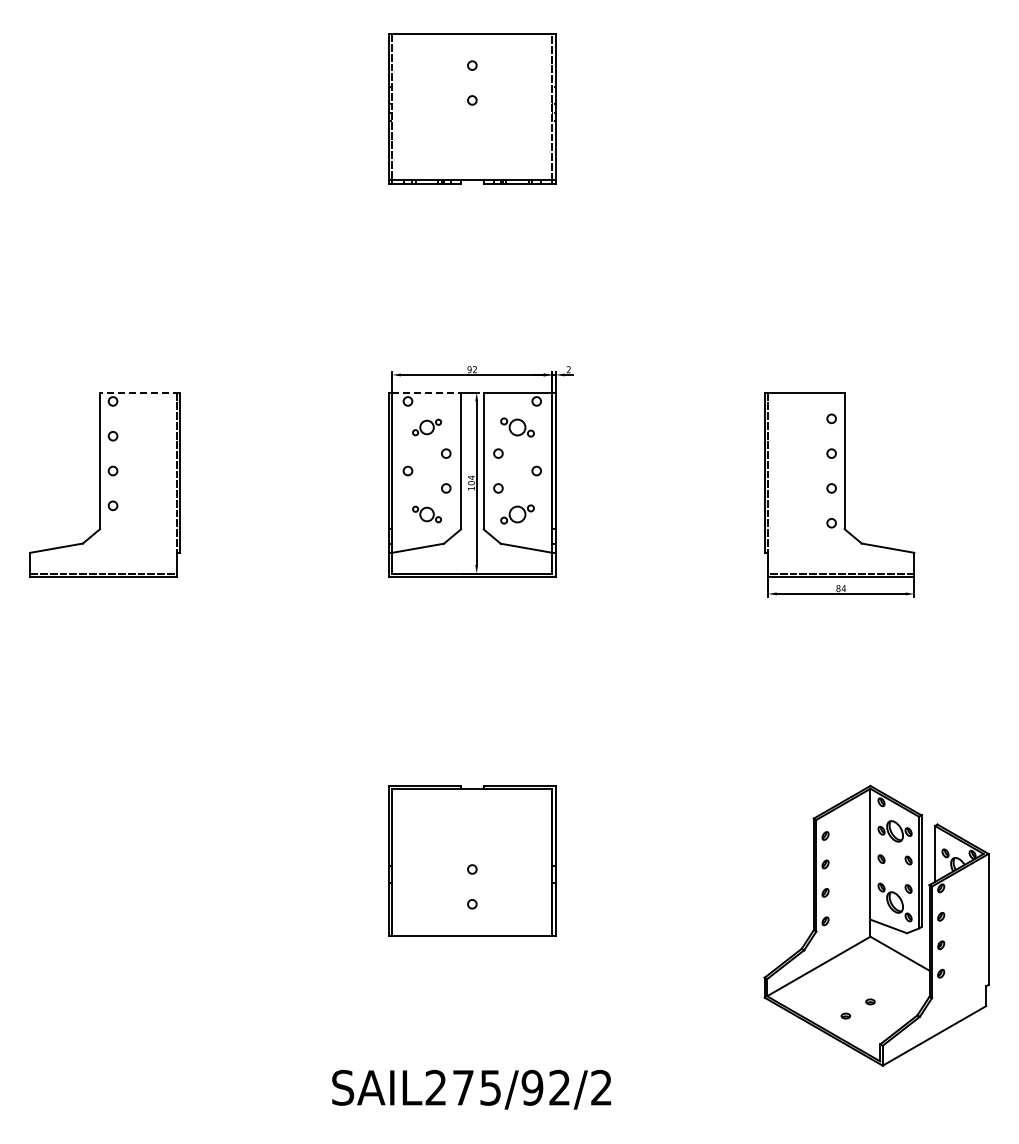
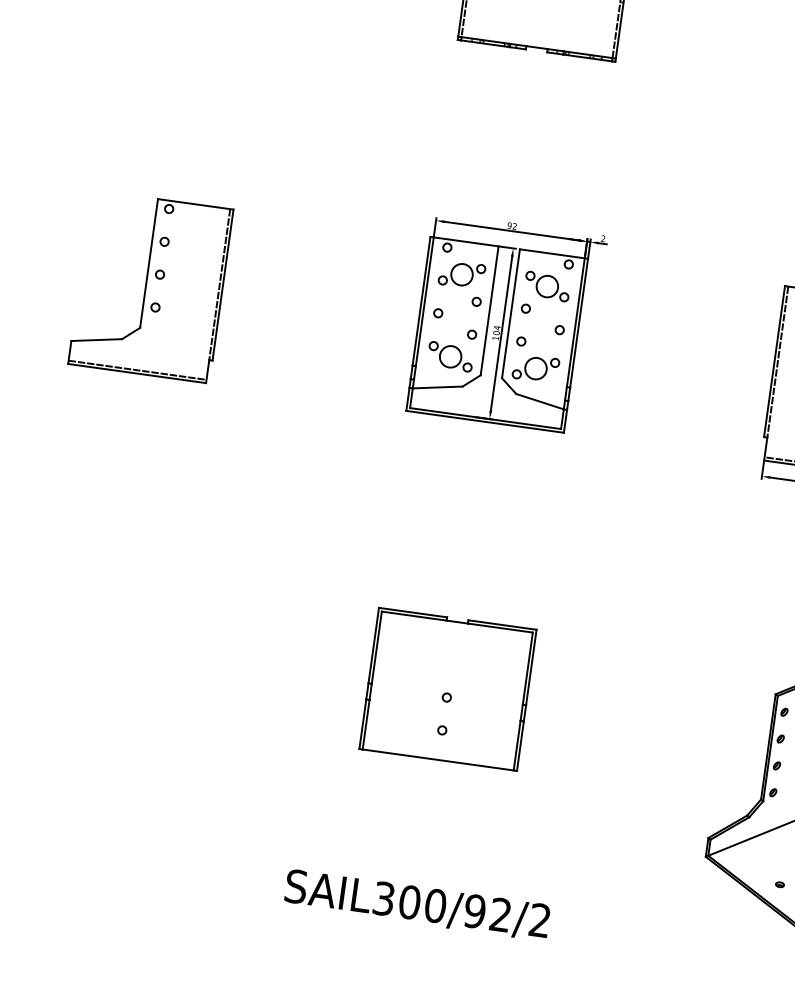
line: (139, 392) -> (195, 204), dashed -> solid
line: (427, 392) -> (466, 241), dashed -> solid
part: (426, 427) -> (461, 274), size x1.67
part: (517, 427) -> (547, 286), size x1.43
part: (426, 514) -> (450, 356), size x1.67
part: (517, 514) -> (535, 368), size x1.43
text: (463, 1087) -> (409, 902), SAIL275/92/2 -> SAIL300/92/2

